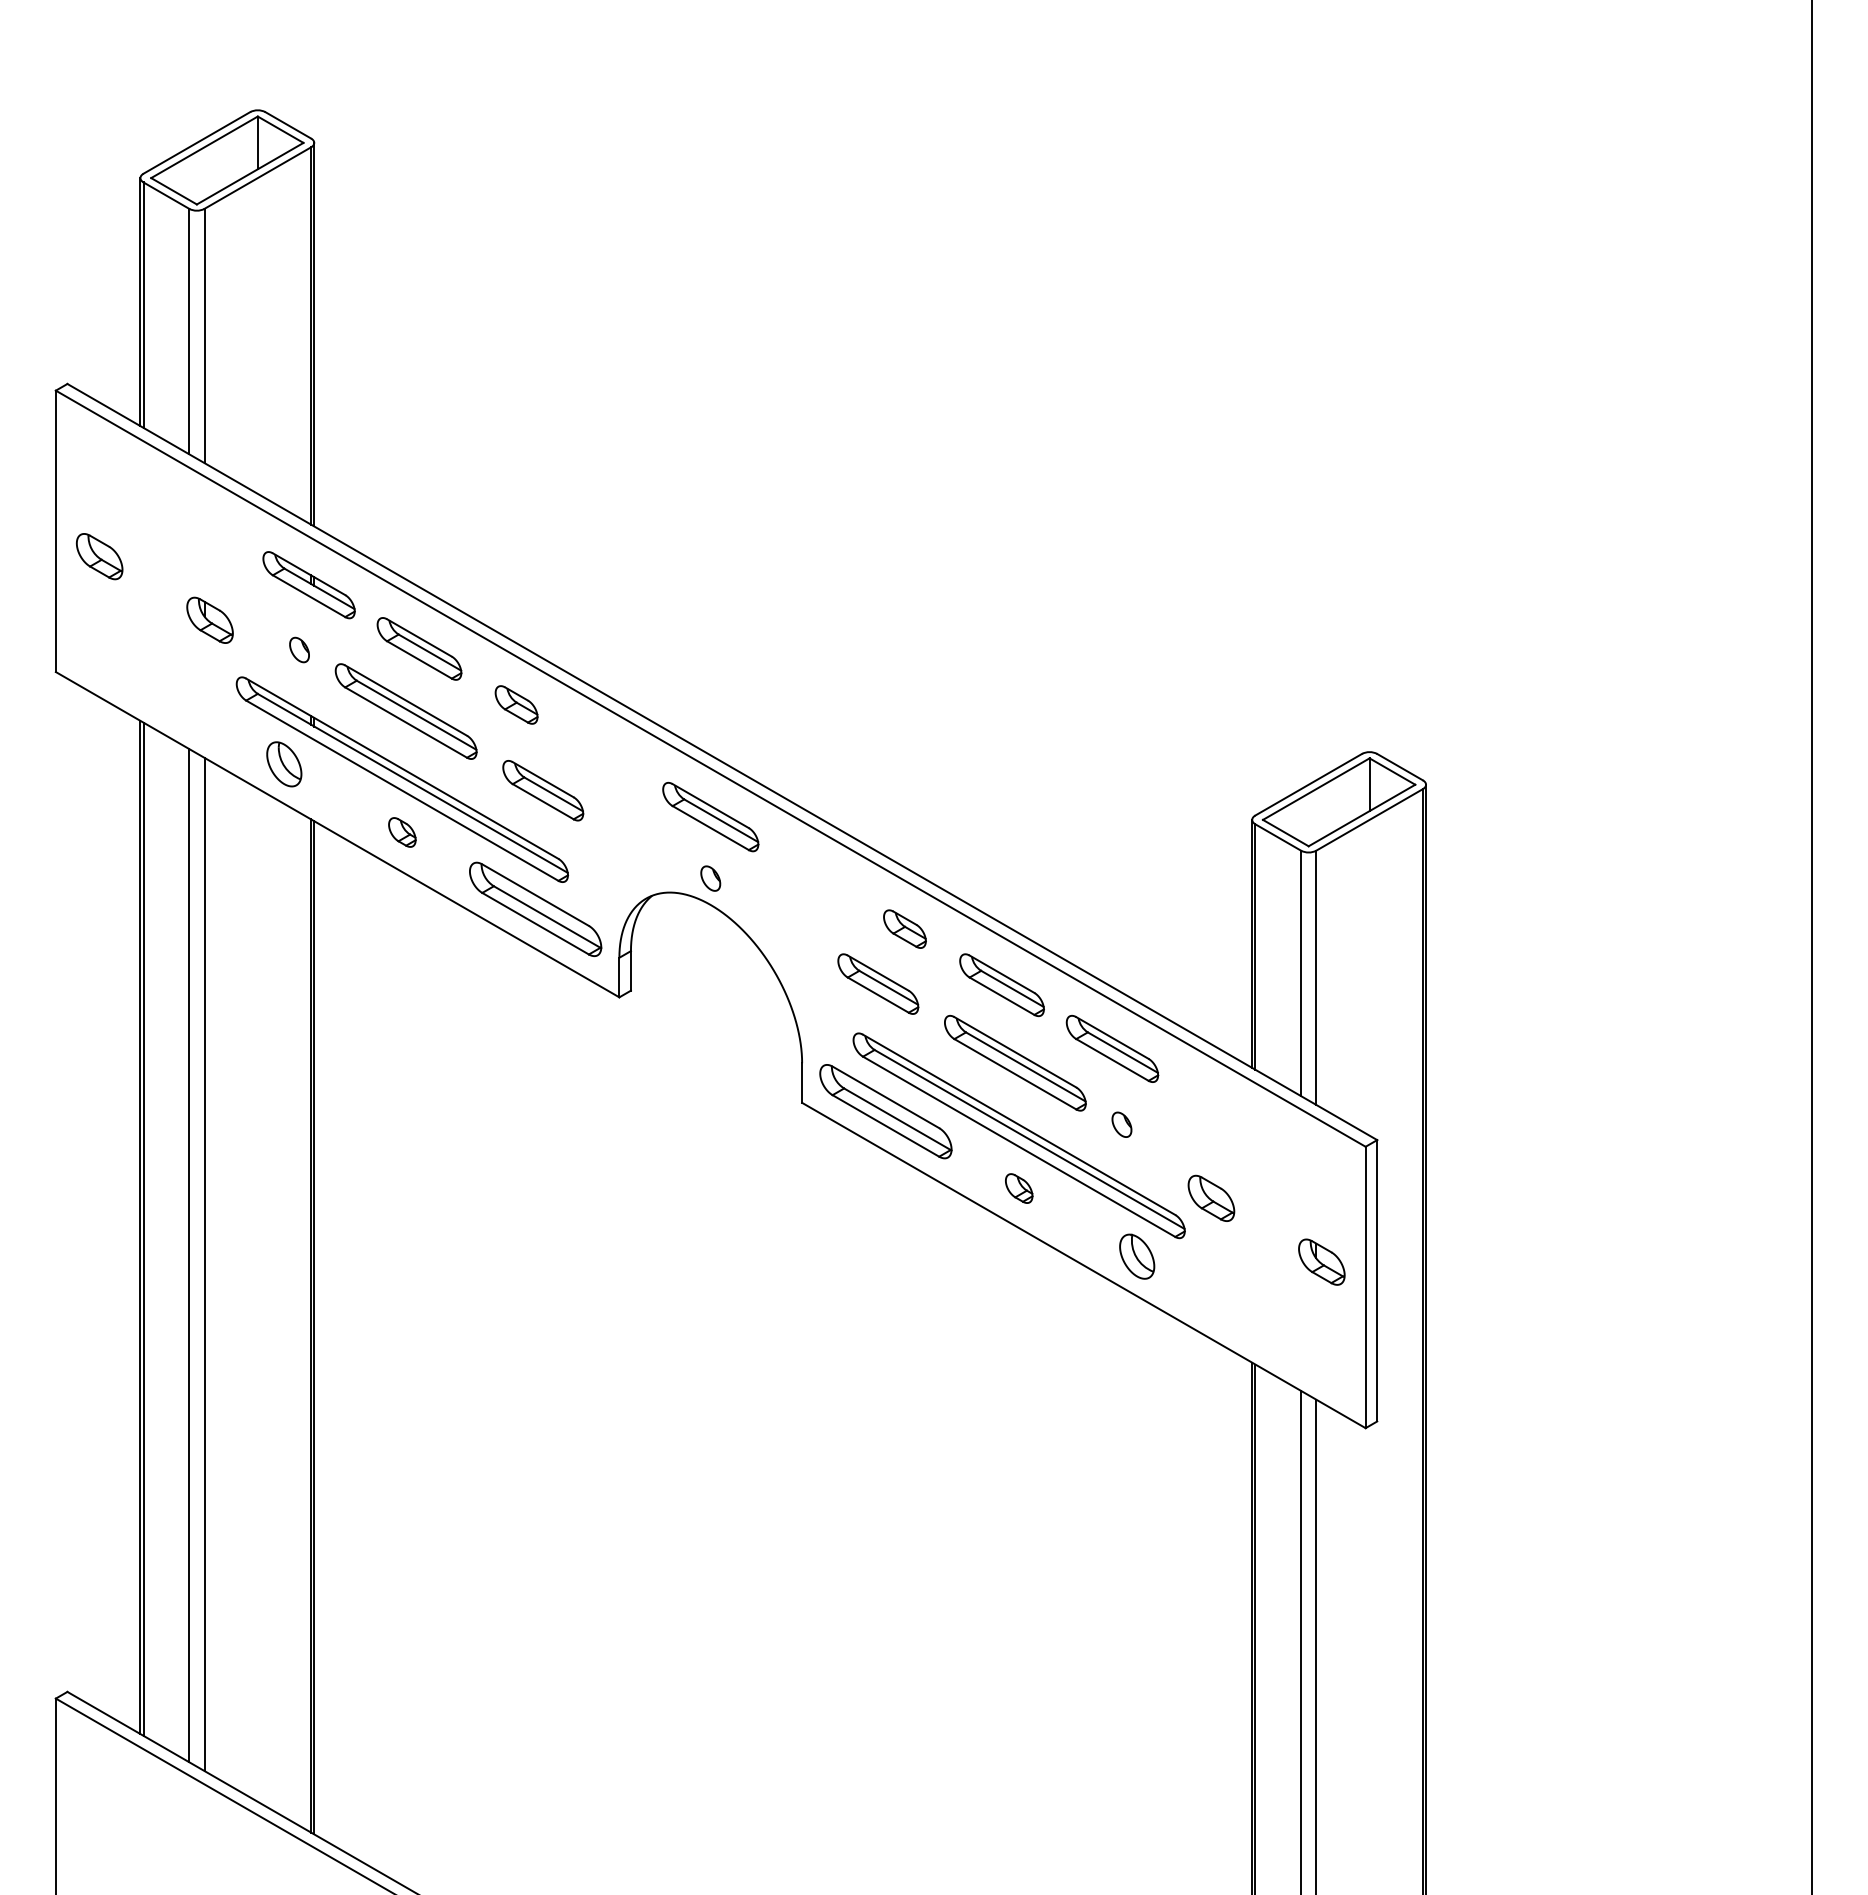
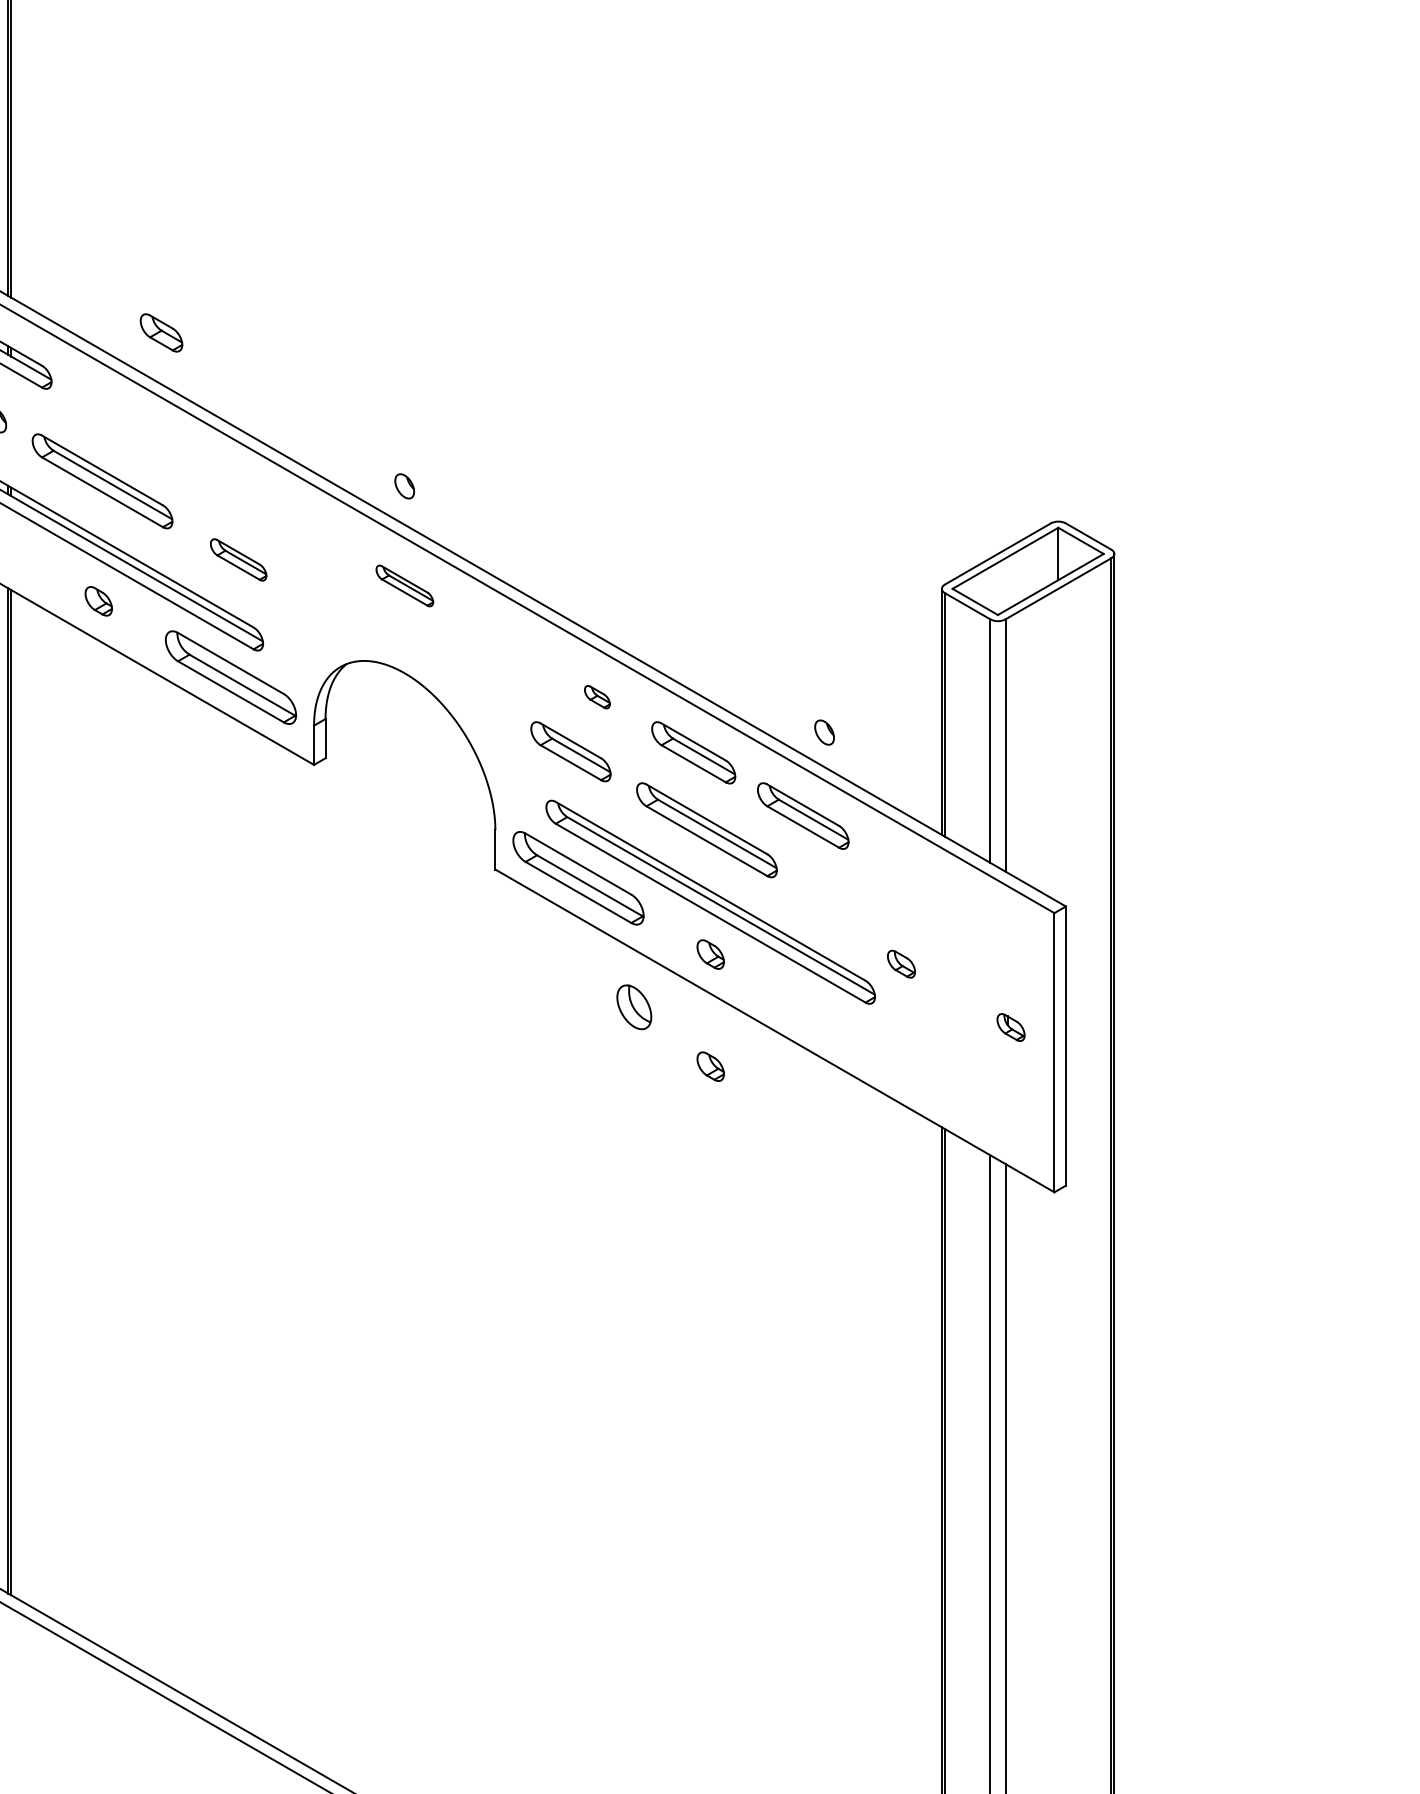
part: (419, 648) -> (115, 418), removed
part: (516, 704) -> (161, 332), moved
part: (543, 790) -> (238, 559), size x0.7
part: (710, 816) -> (404, 585), size x0.6
part: (710, 878) -> (404, 486), moved
part: (904, 928) -> (596, 696), size x0.6
part: (1121, 1124) -> (824, 732), moved
part: (1211, 1197) -> (901, 963), size x0.6
part: (1137, 1256) -> (634, 1007), moved
part: (1321, 1261) -> (1010, 1026), size x0.6
part: (1019, 1301) -> (711, 1066), added

